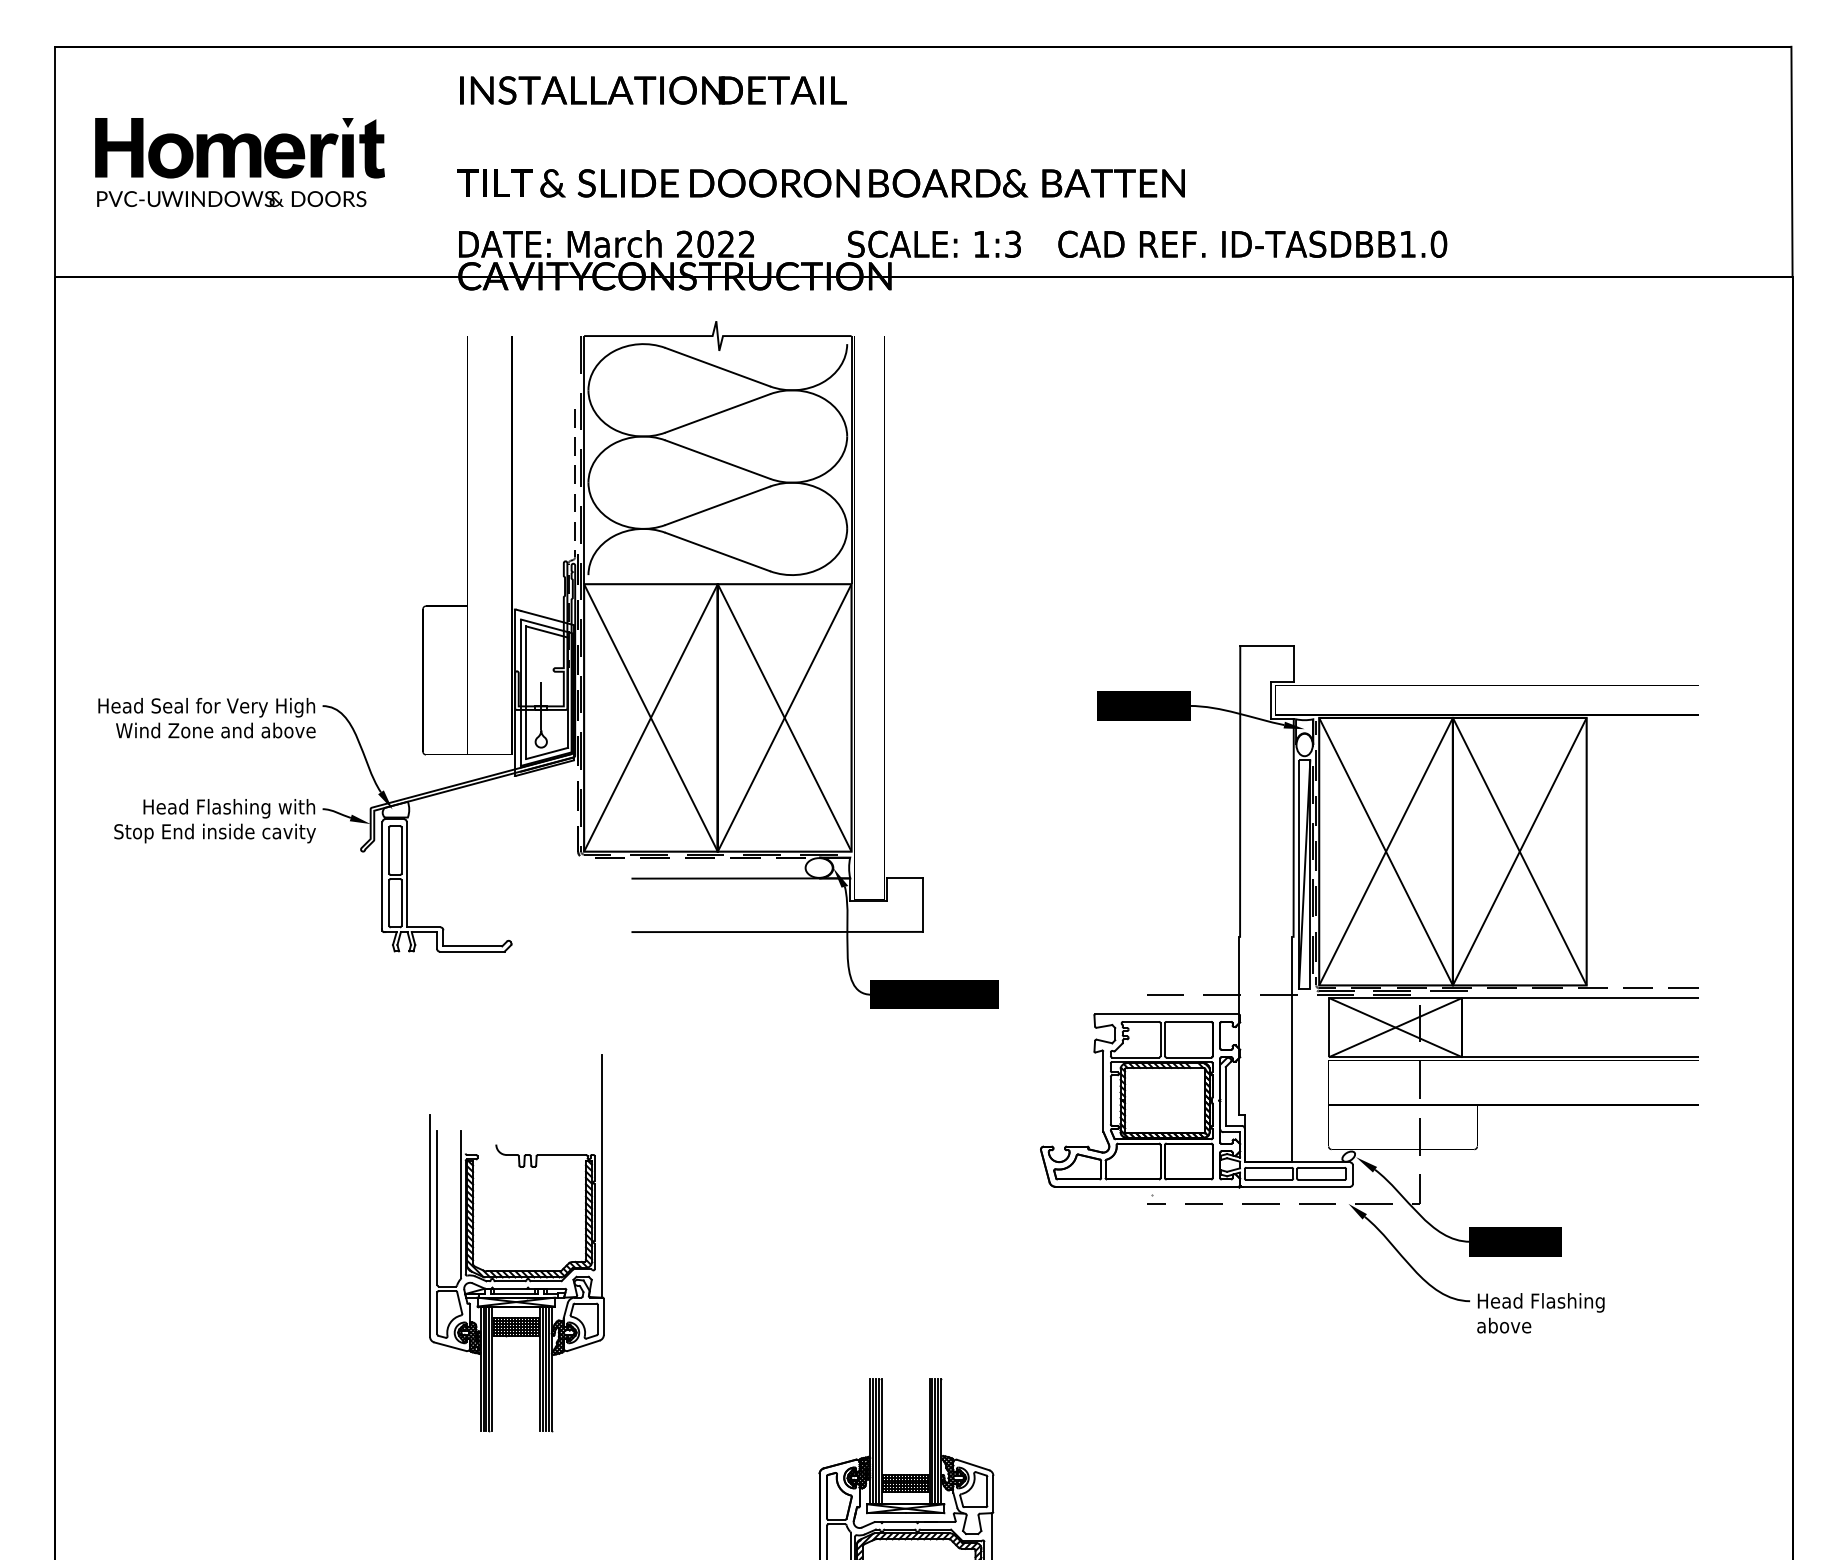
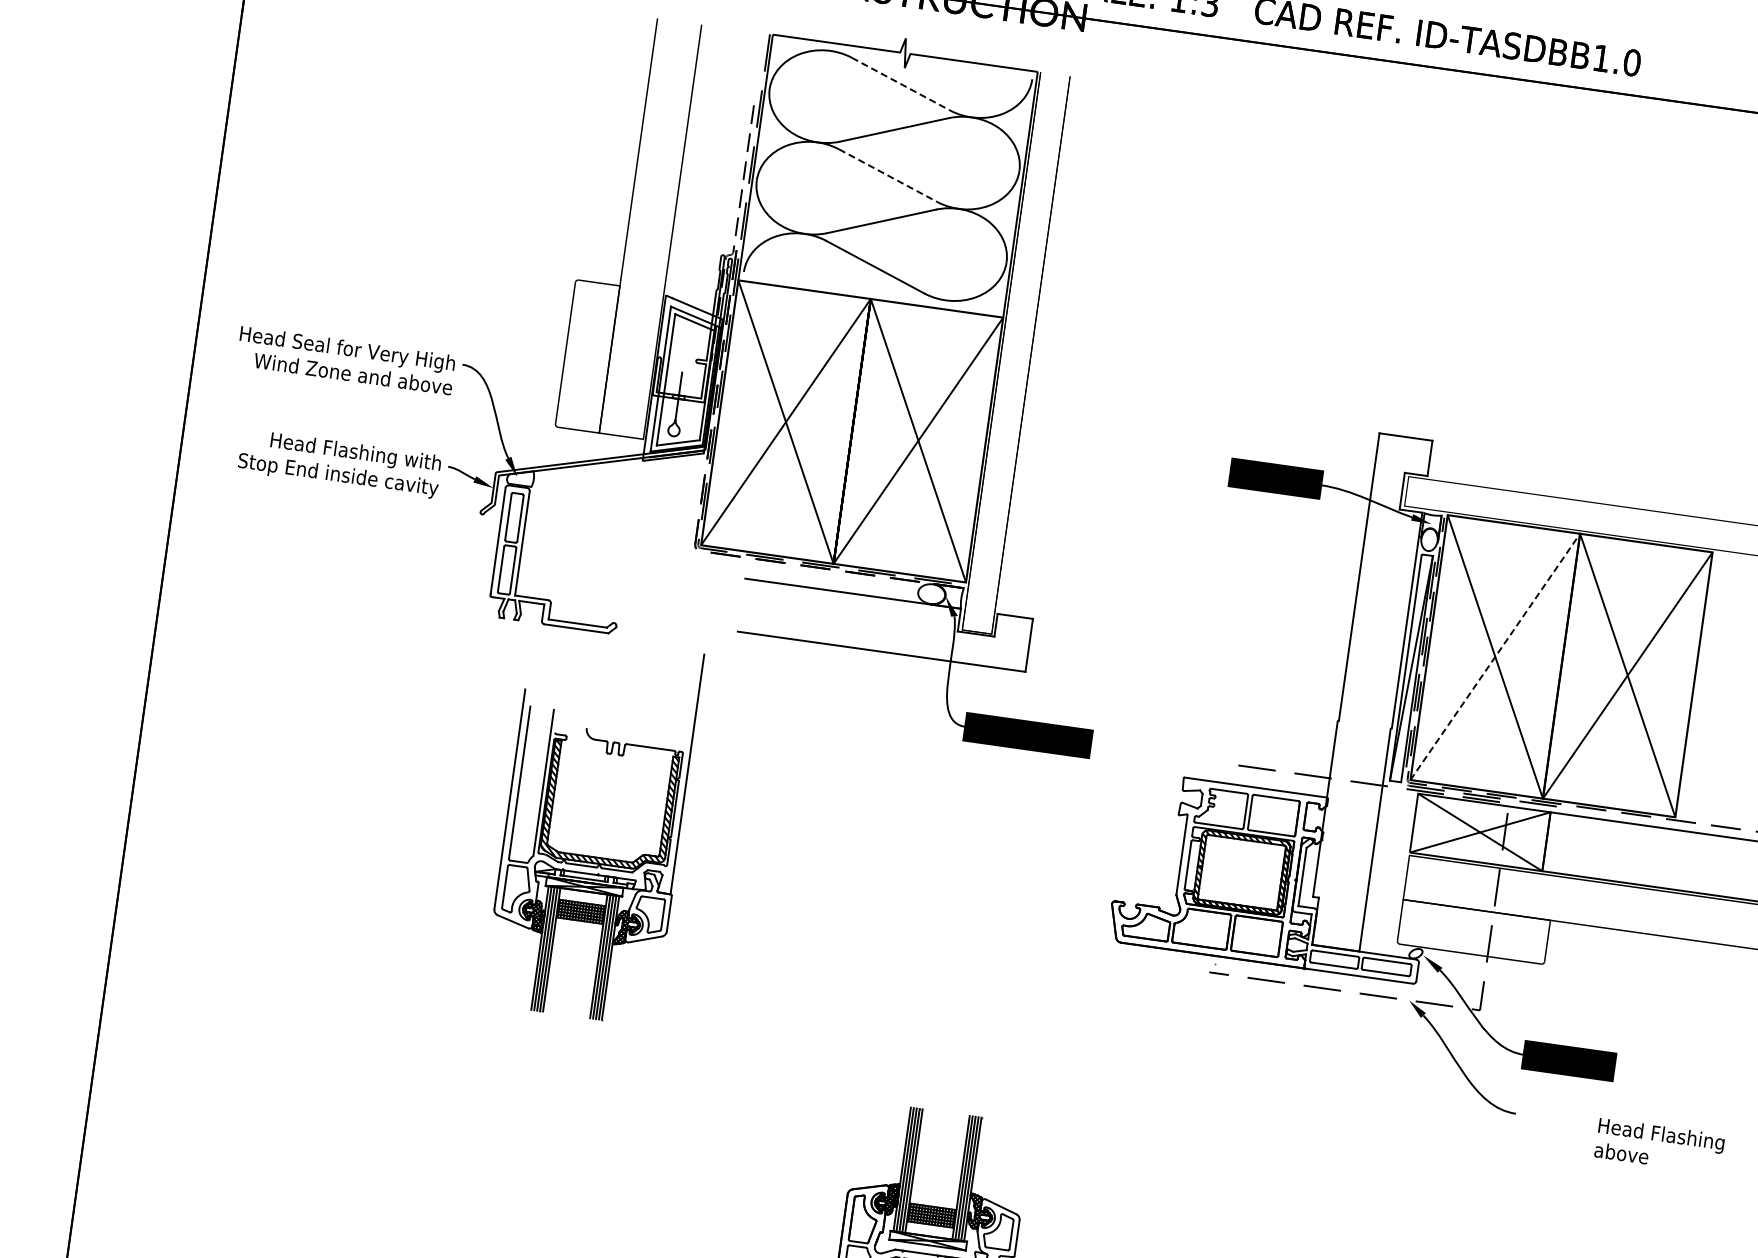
line: (717, 367) -> (900, 84), solid -> dashed
line: (717, 459) -> (887, 175), solid -> dashed
line: (1386, 851) -> (1495, 656), solid -> dashed
part: (516, 1270) -> (589, 855), moved
text: (1540, 1313) -> (1659, 1146), moved

